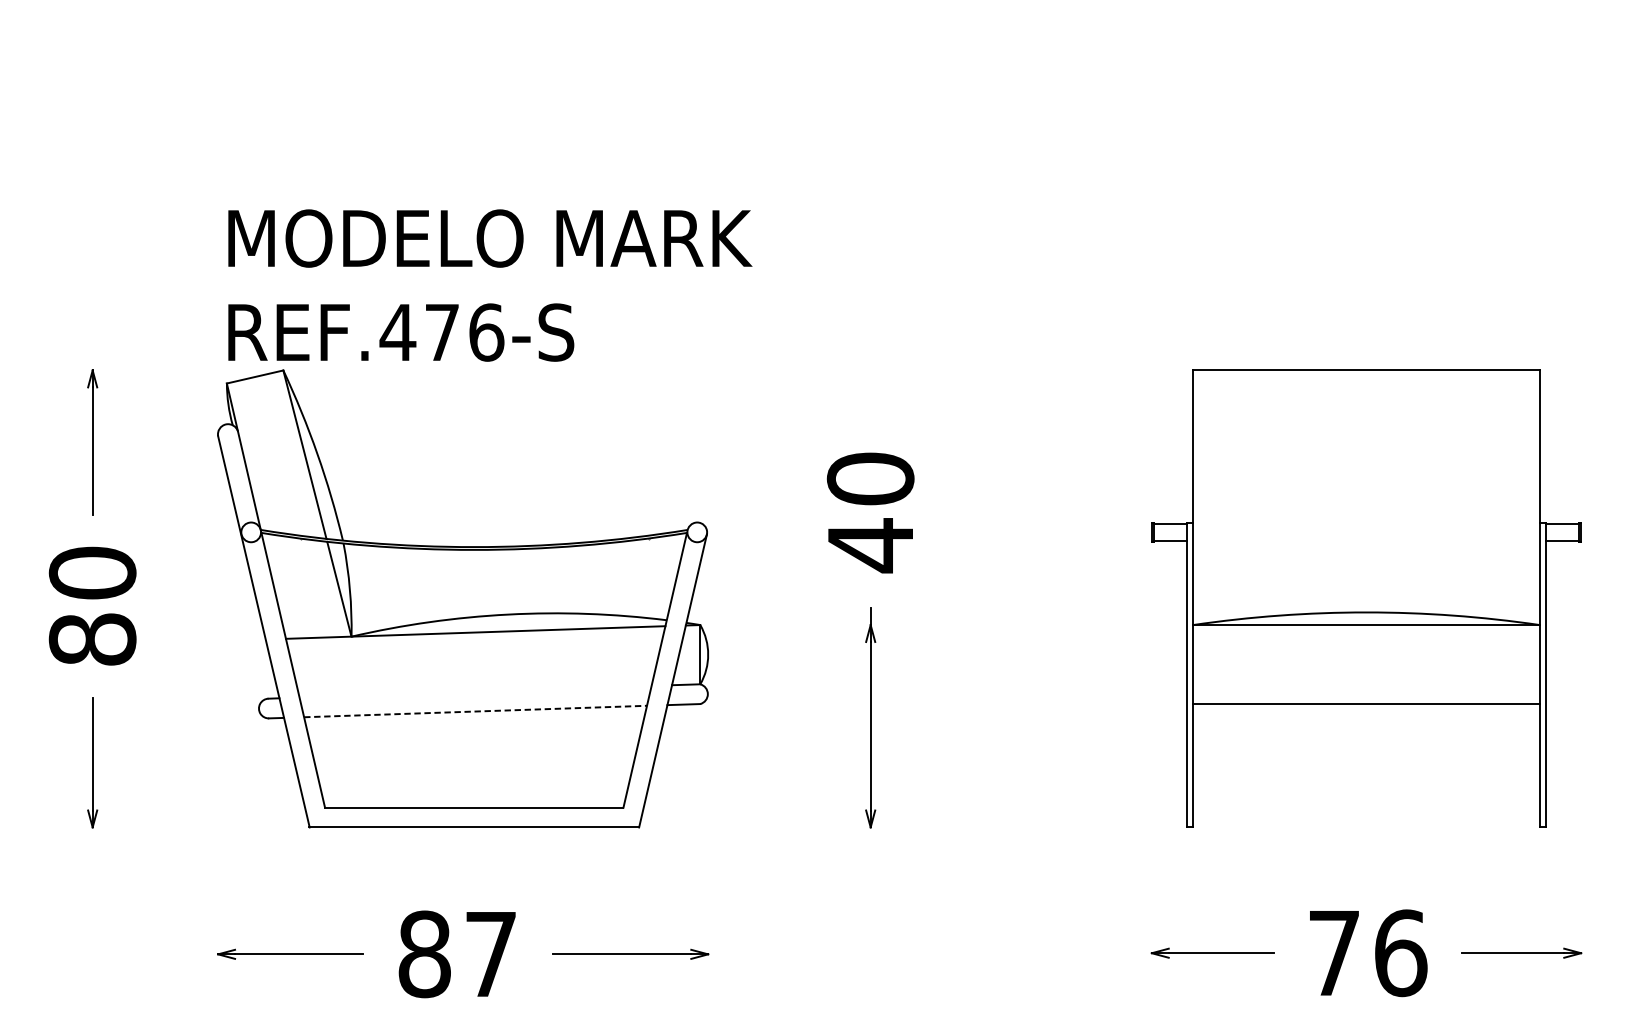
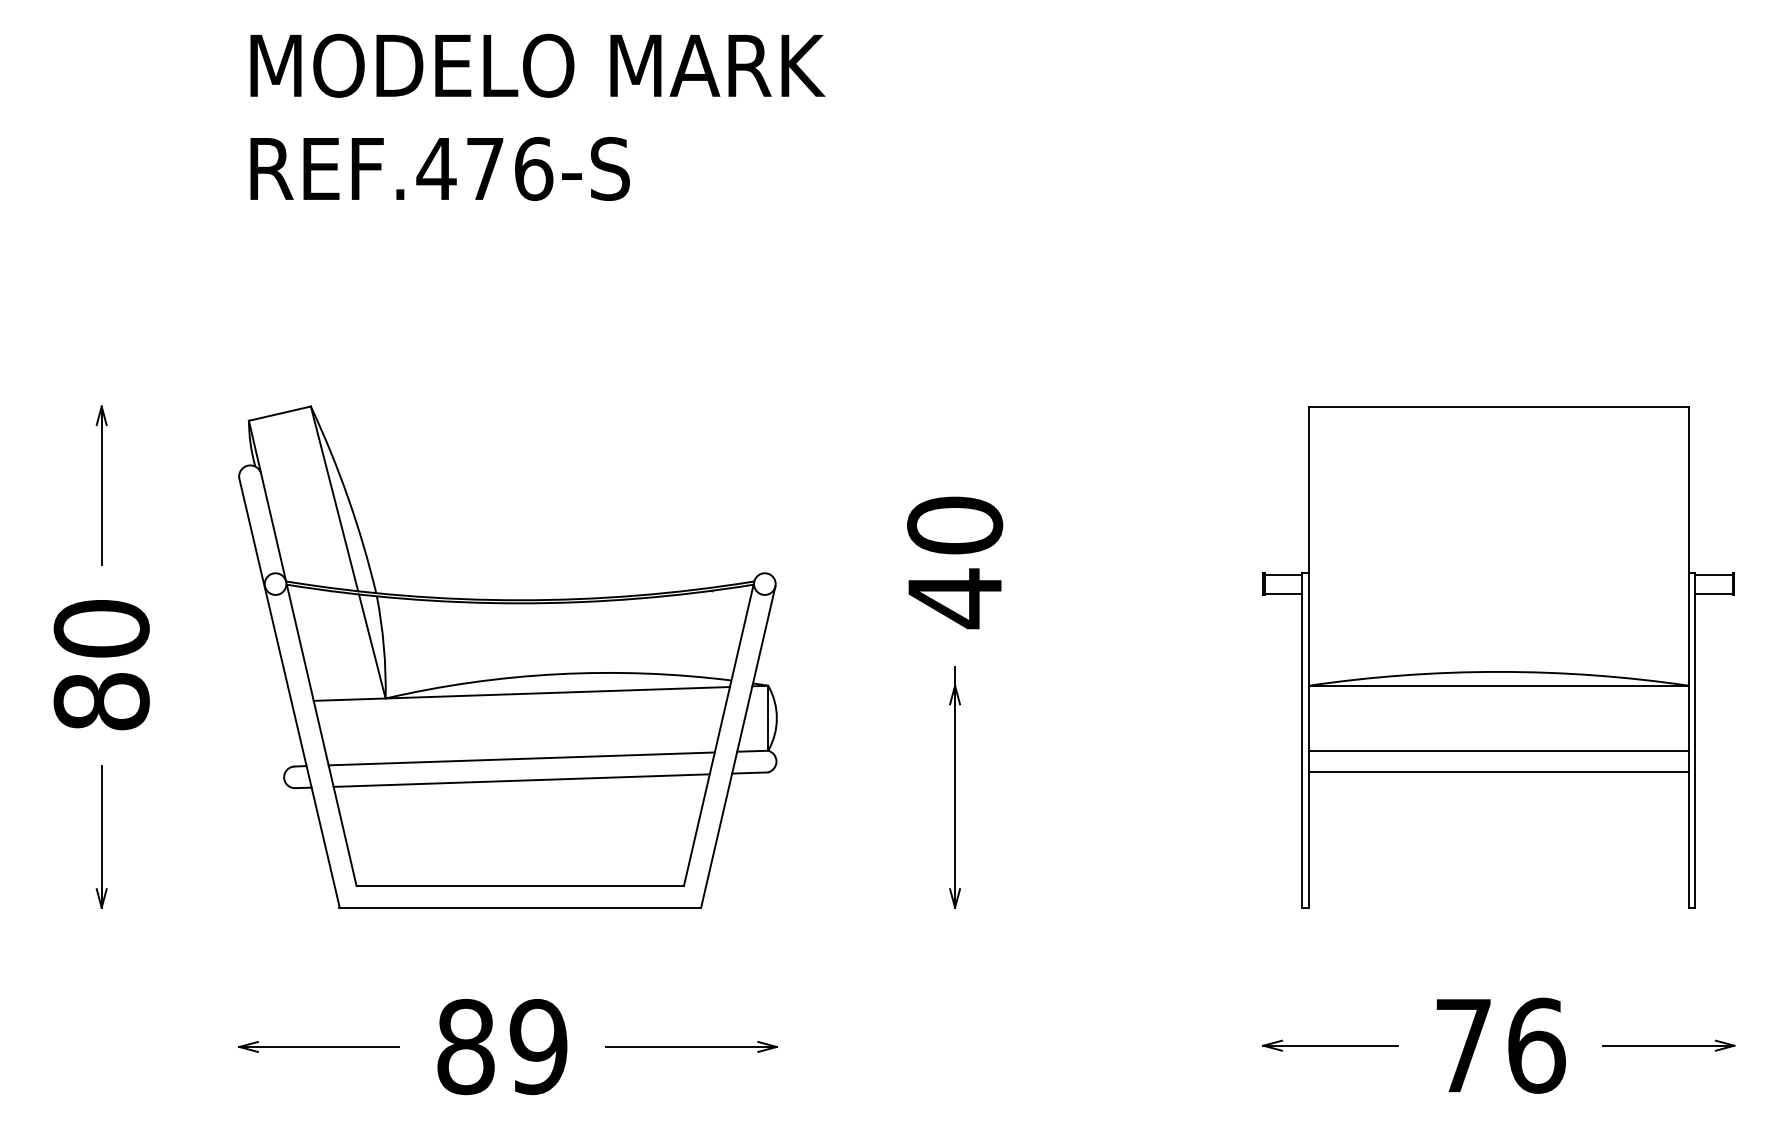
text: (489, 284) -> (537, 116), moved
line: (1366, 684) -> (1498, 750), added
line: (475, 691) -> (521, 758), added
line: (476, 711) -> (522, 780), dashed -> solid
text: (490, 953) -> (538, 1046), 87 -> 89

